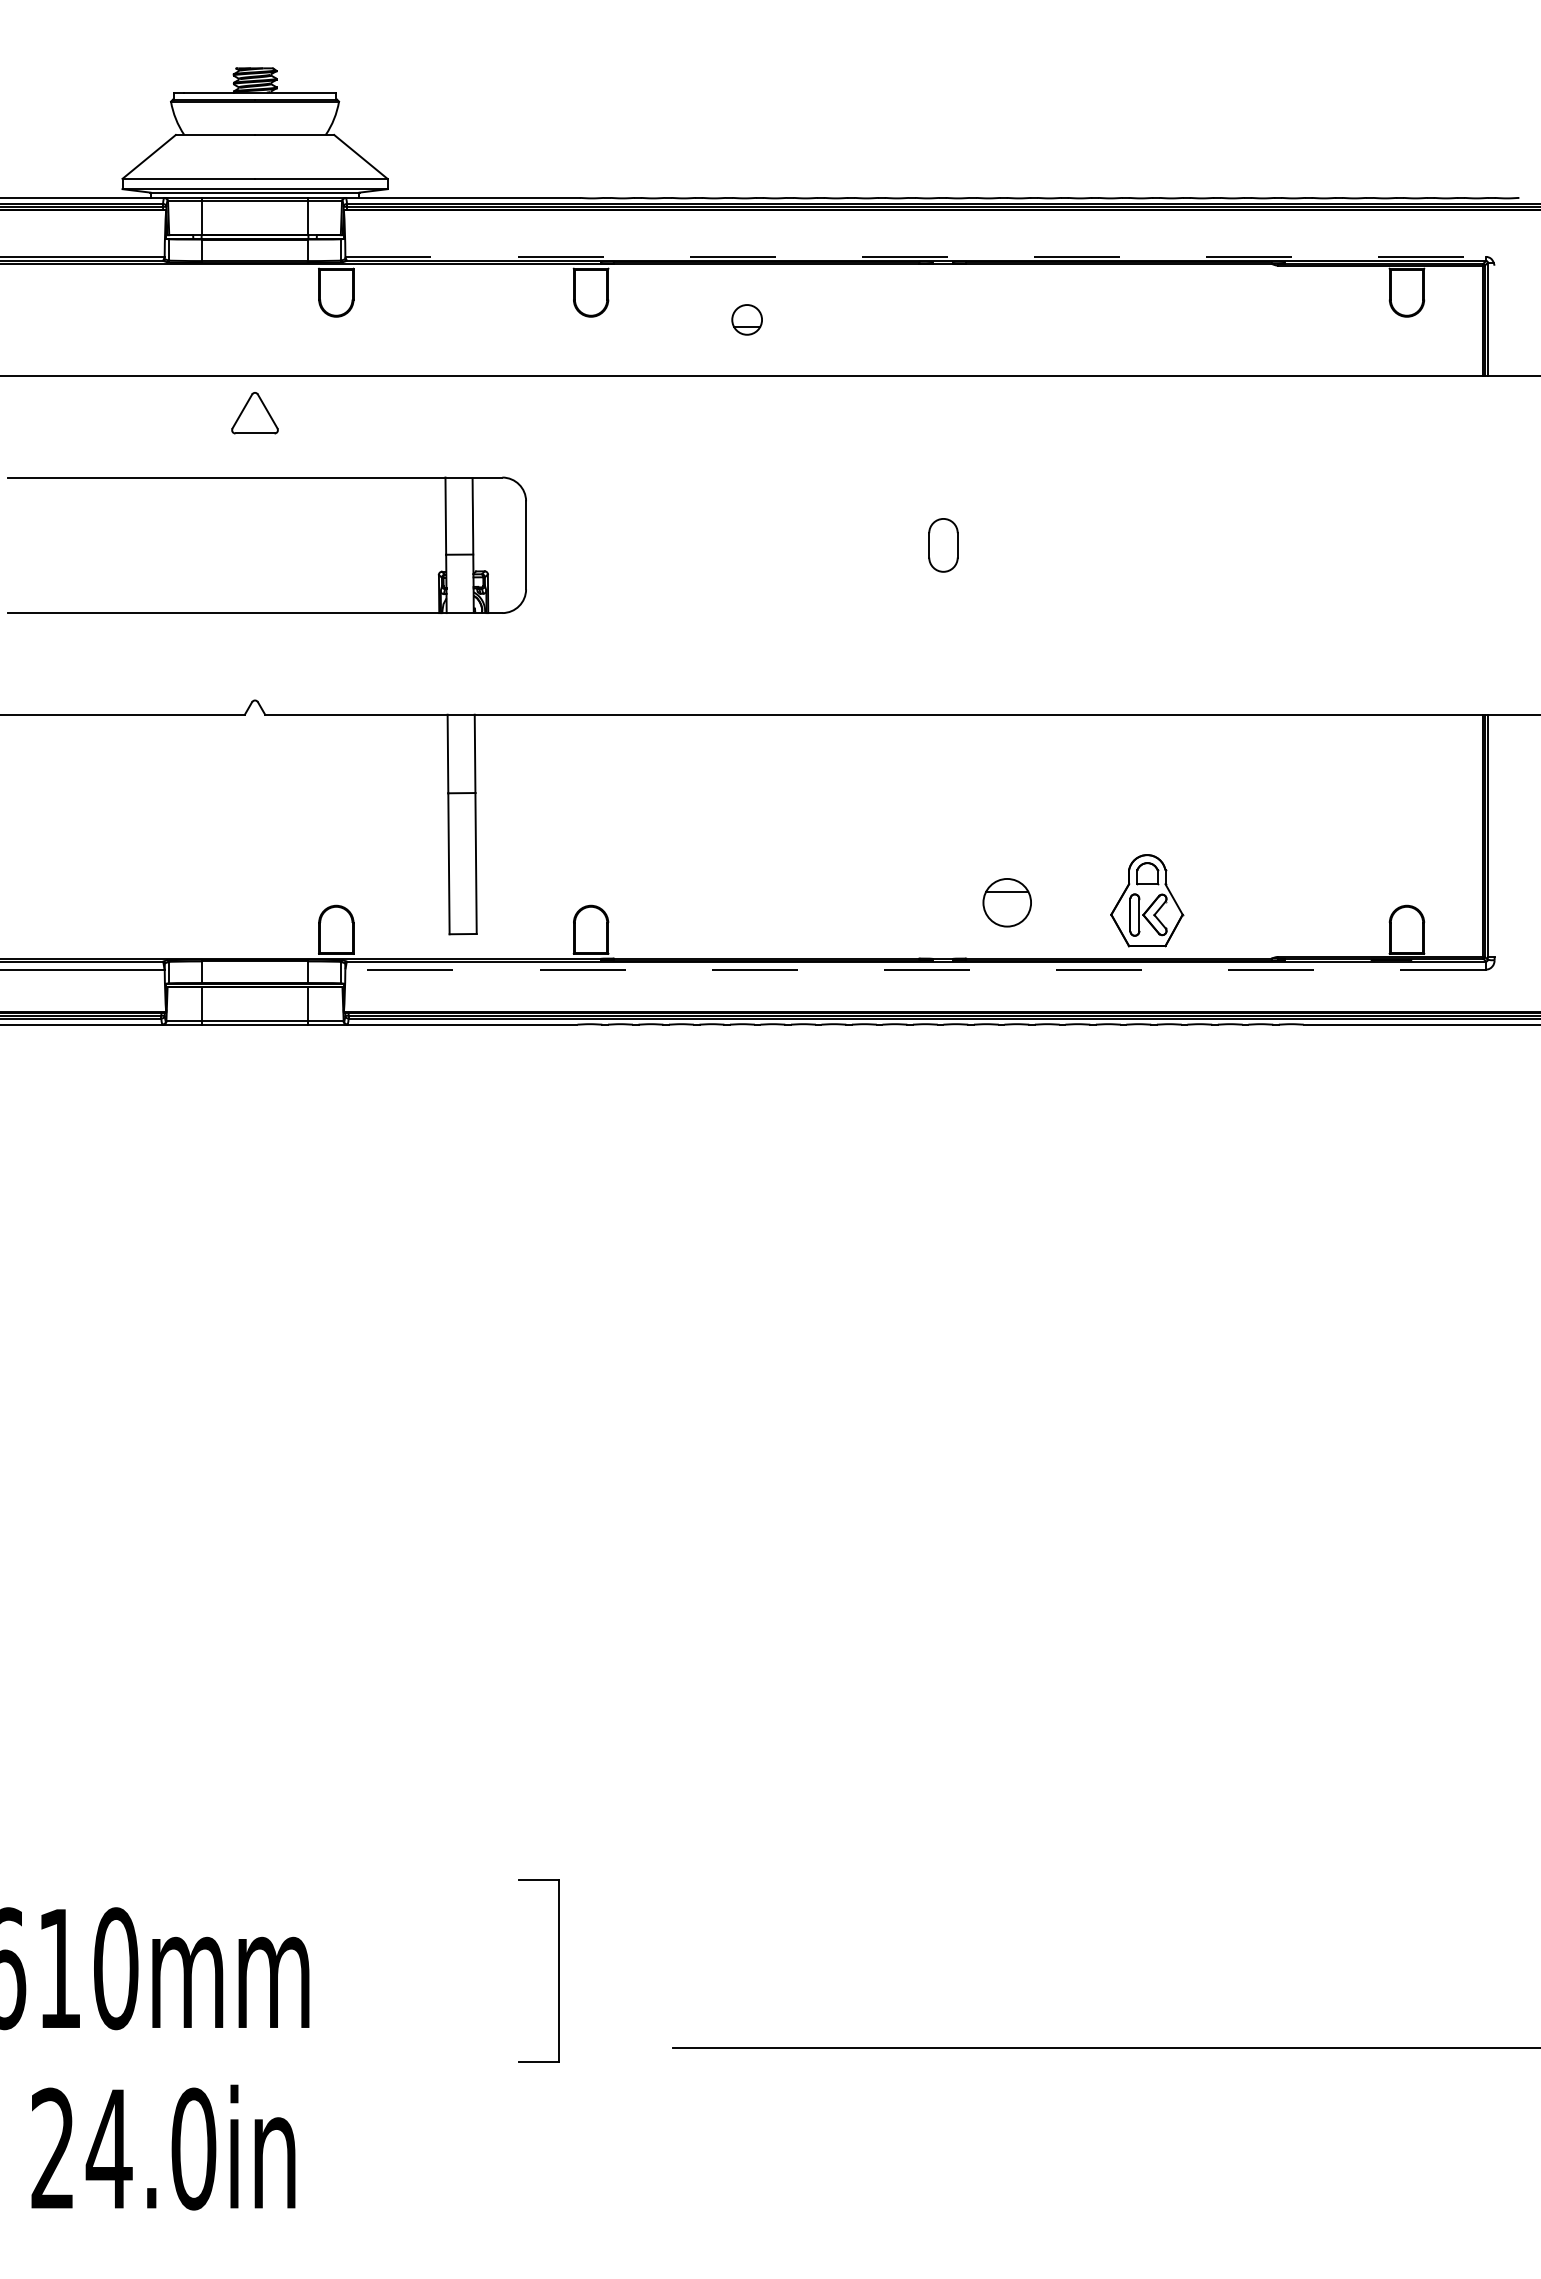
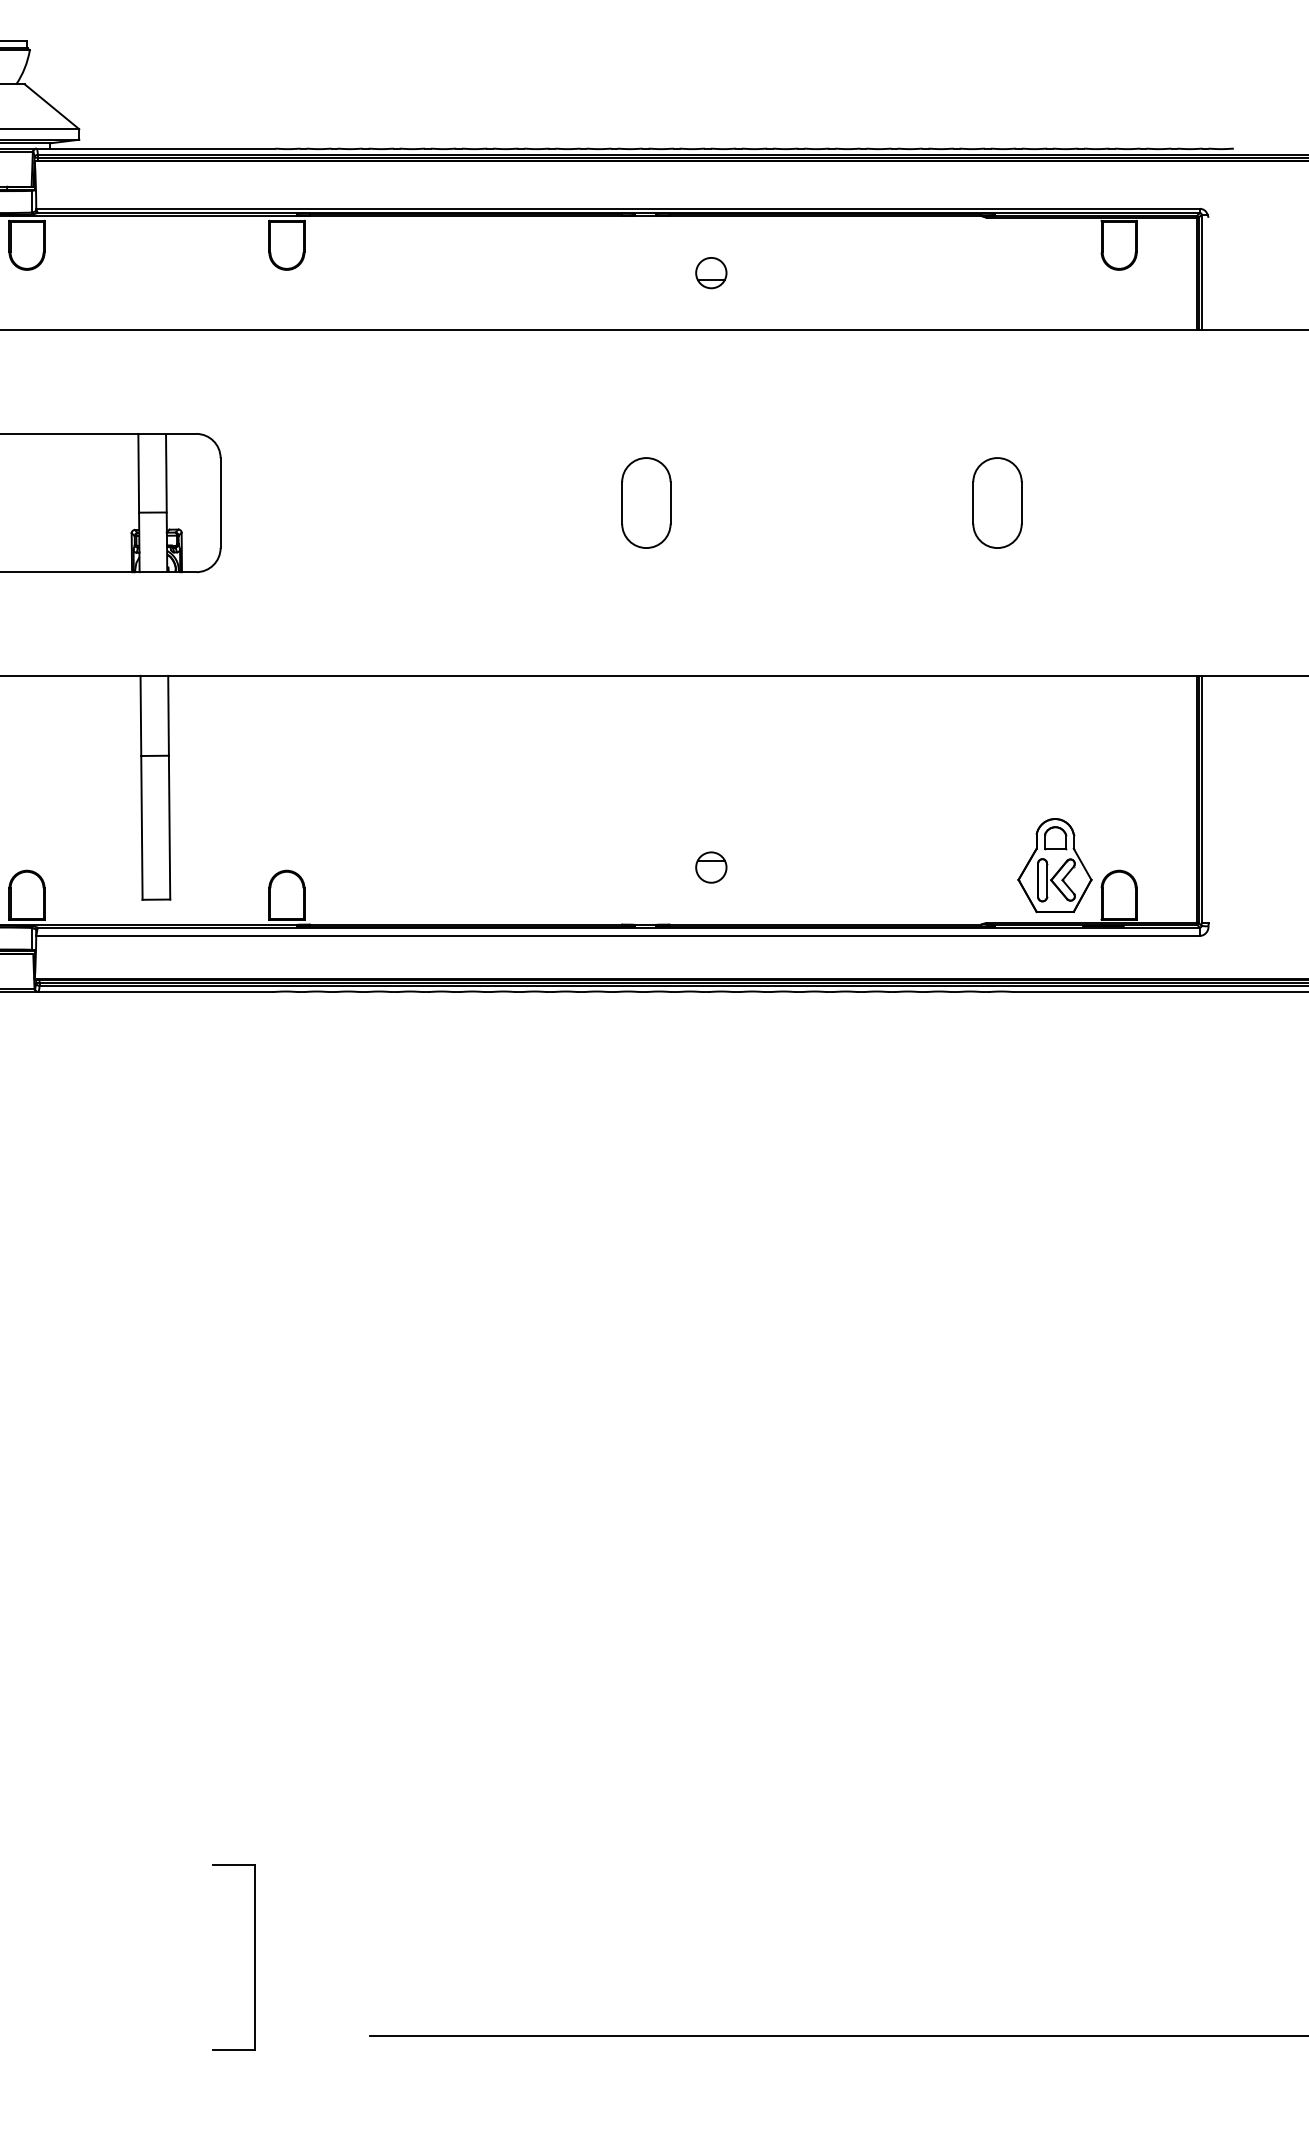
line: (916, 256) -> (618, 208), dashed -> solid
part: (746, 319) -> (710, 272), moved
part: (943, 545) -> (646, 503), size x1.67
part: (1287, 545) -> (997, 503), added
part: (1147, 900) -> (1055, 865), moved
part: (1006, 902) -> (710, 867), size x0.62
line: (915, 969) -> (617, 935), dashed -> solid

